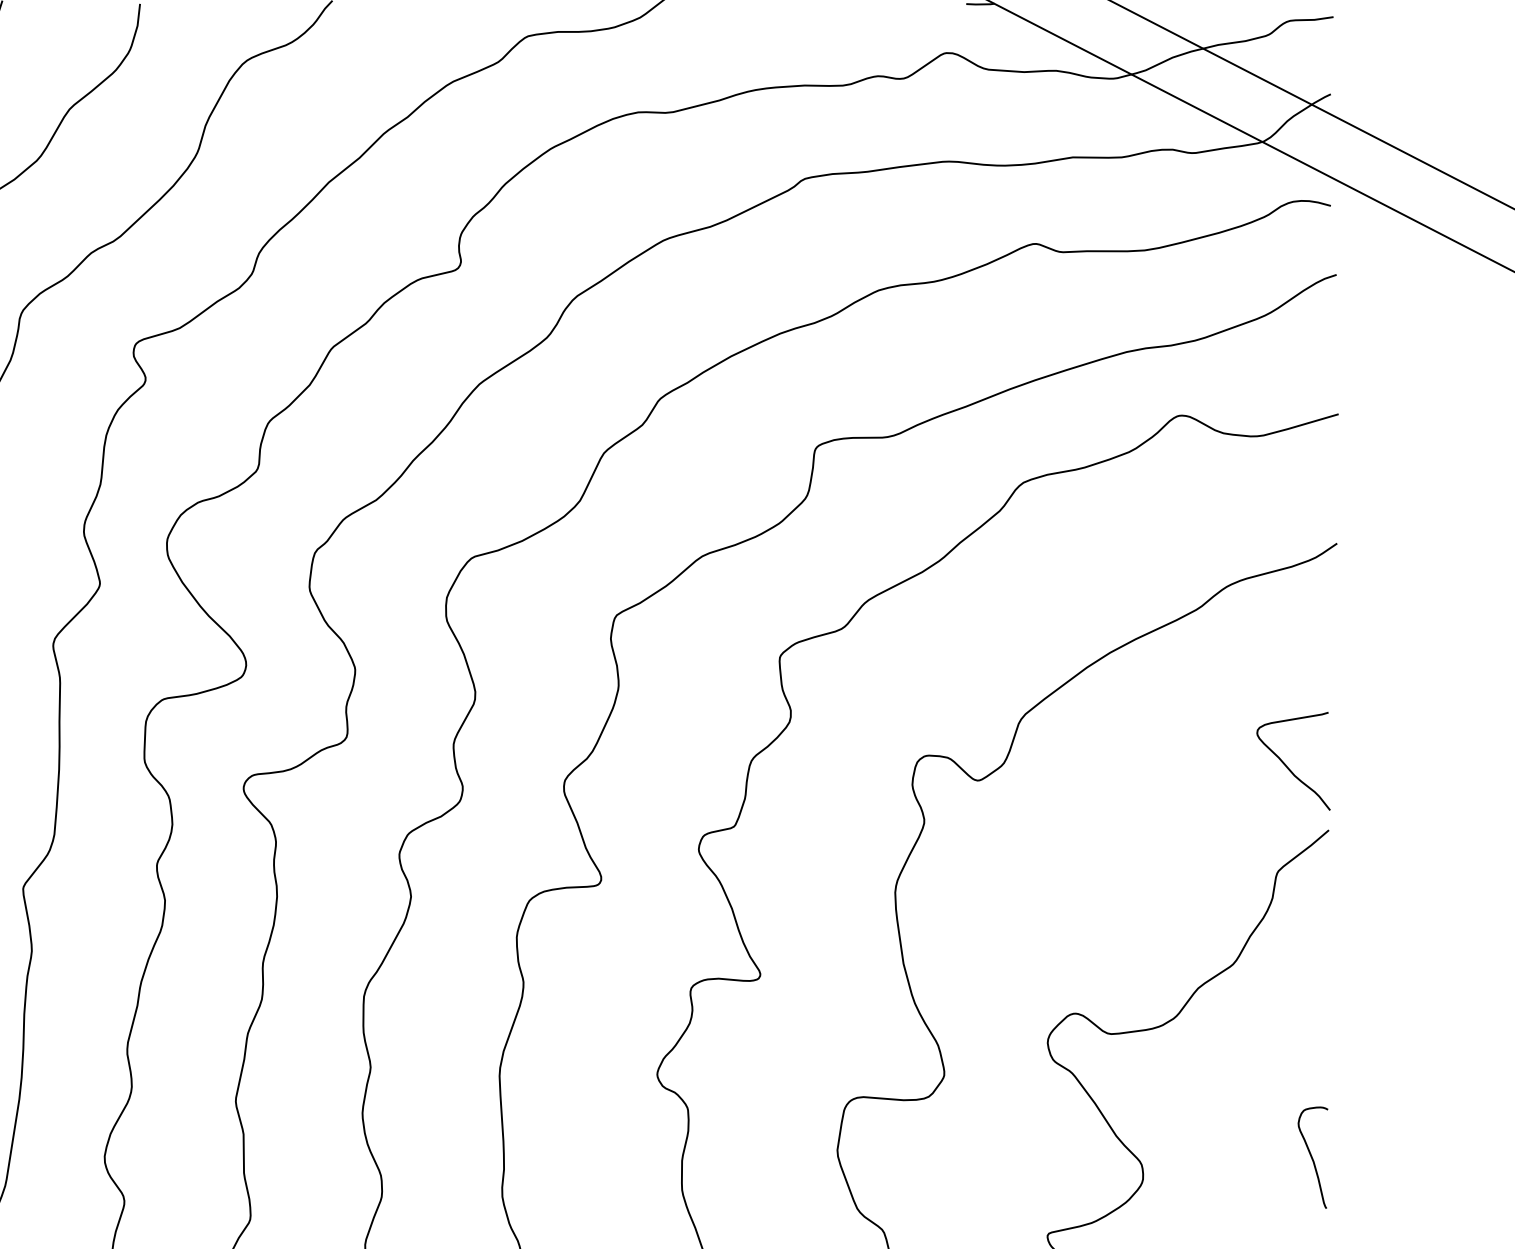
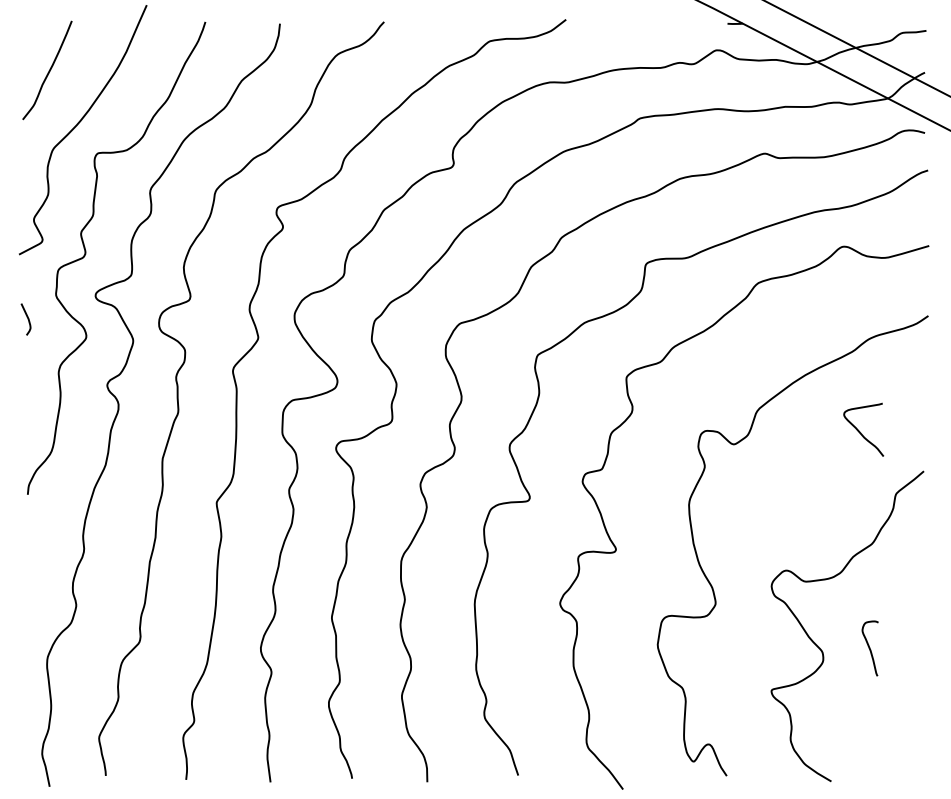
curve: (1287, 764) -> (860, 431), moved
curve: (1311, 1157) -> (869, 648), moved

